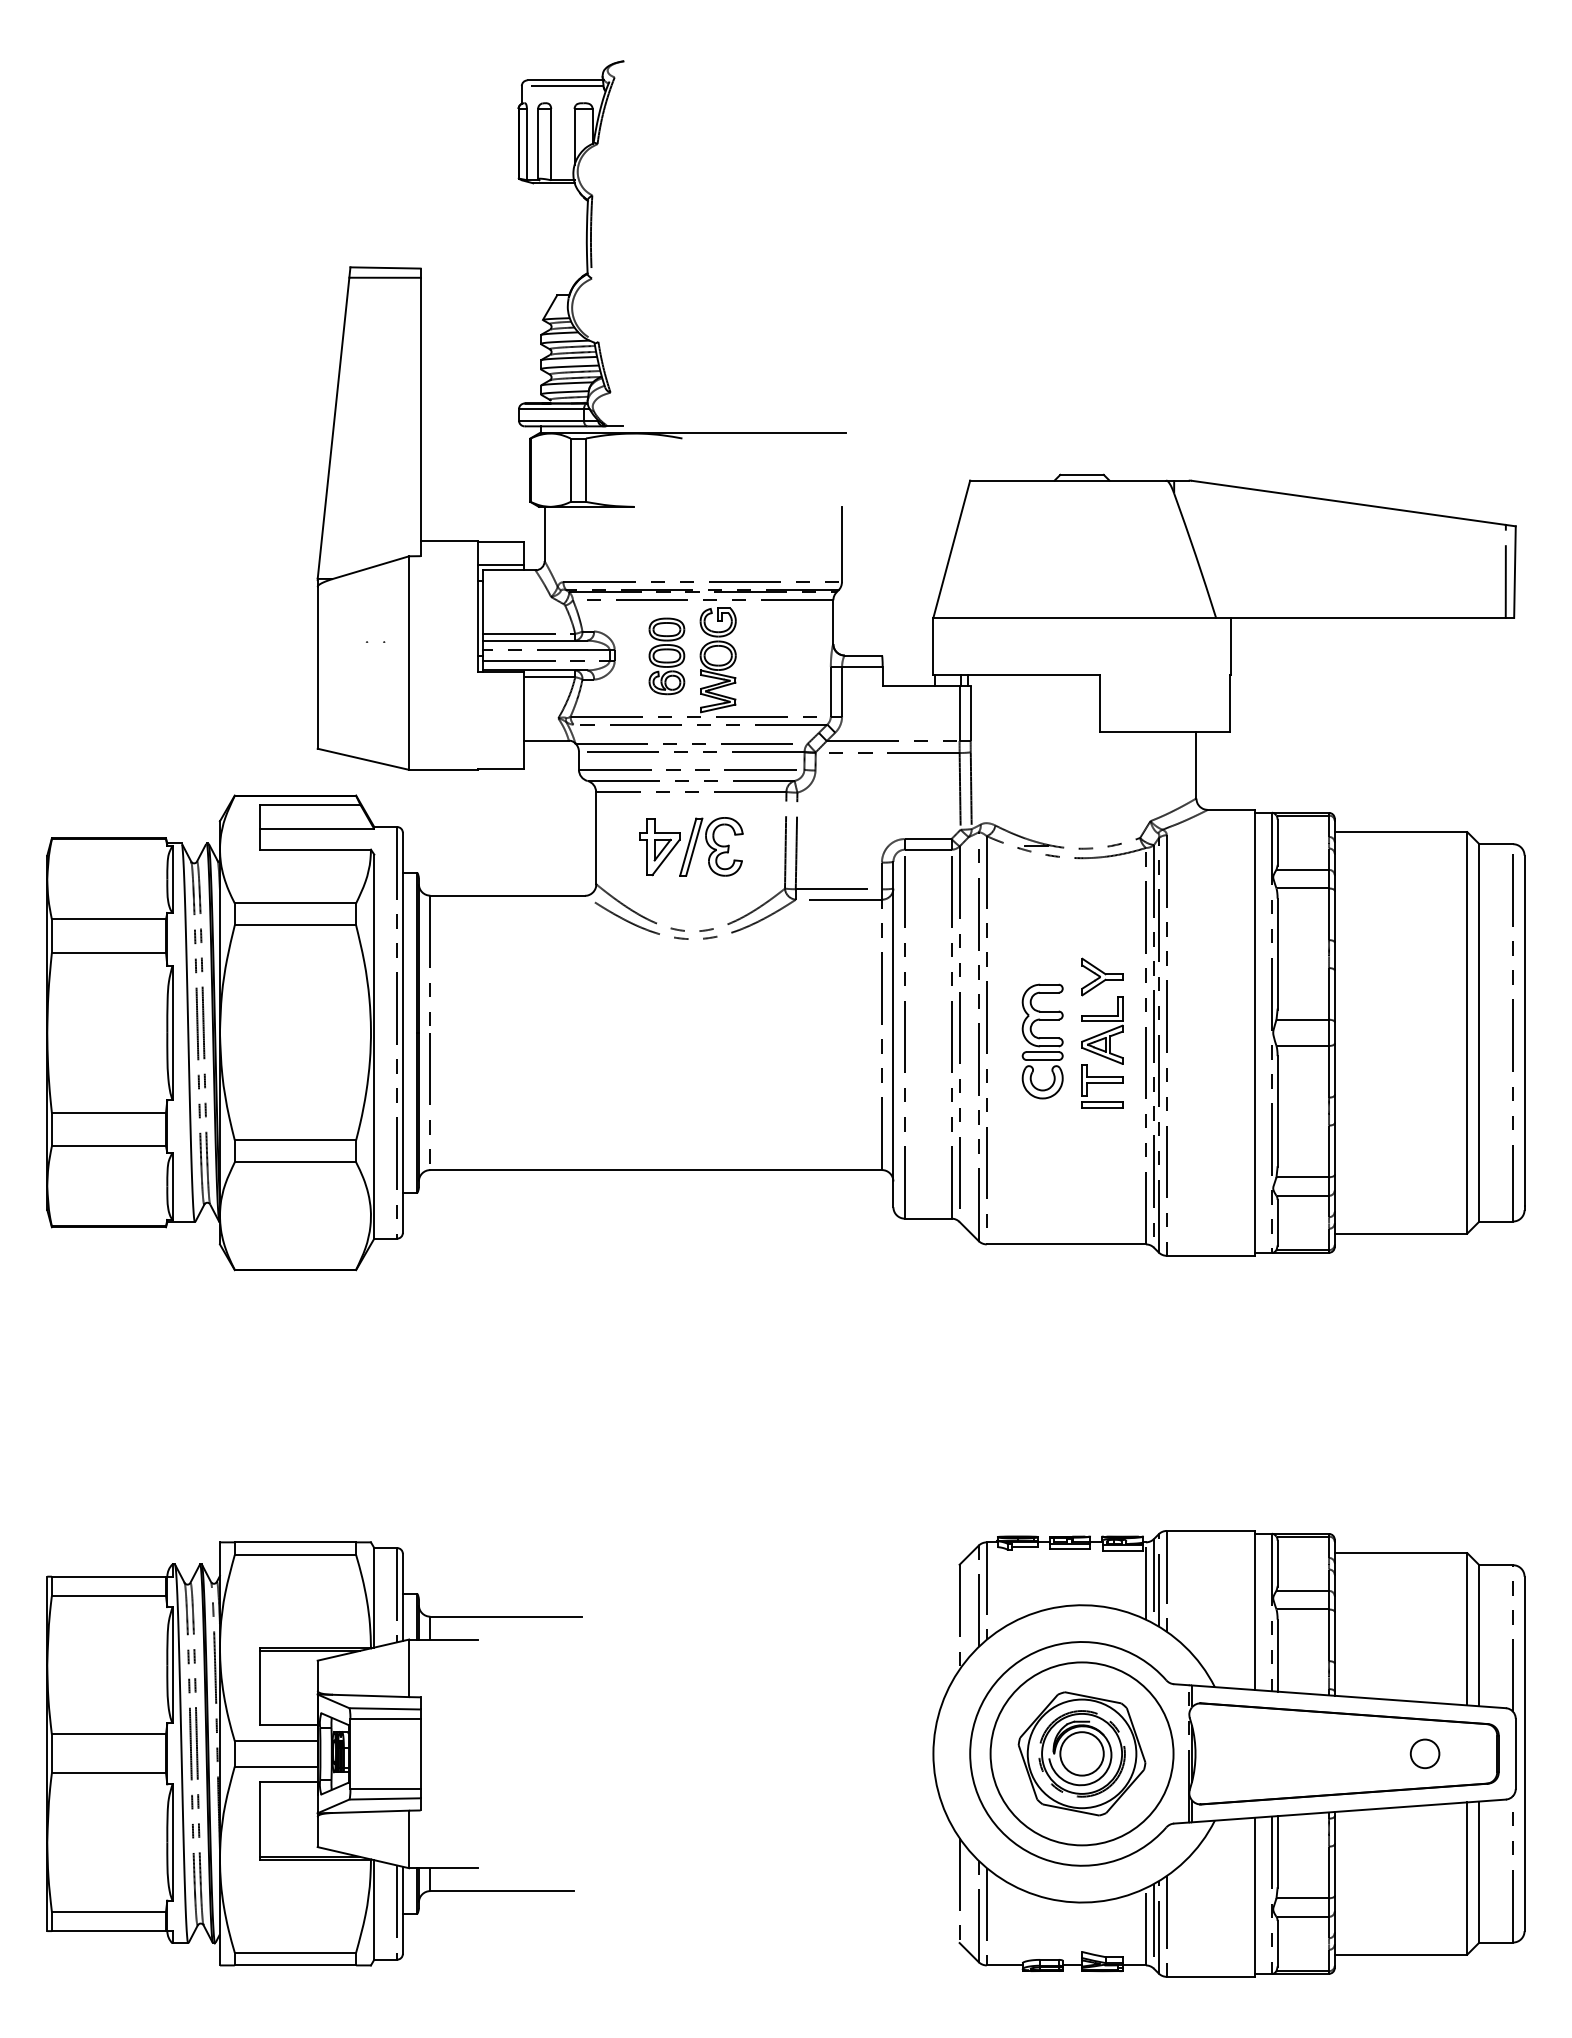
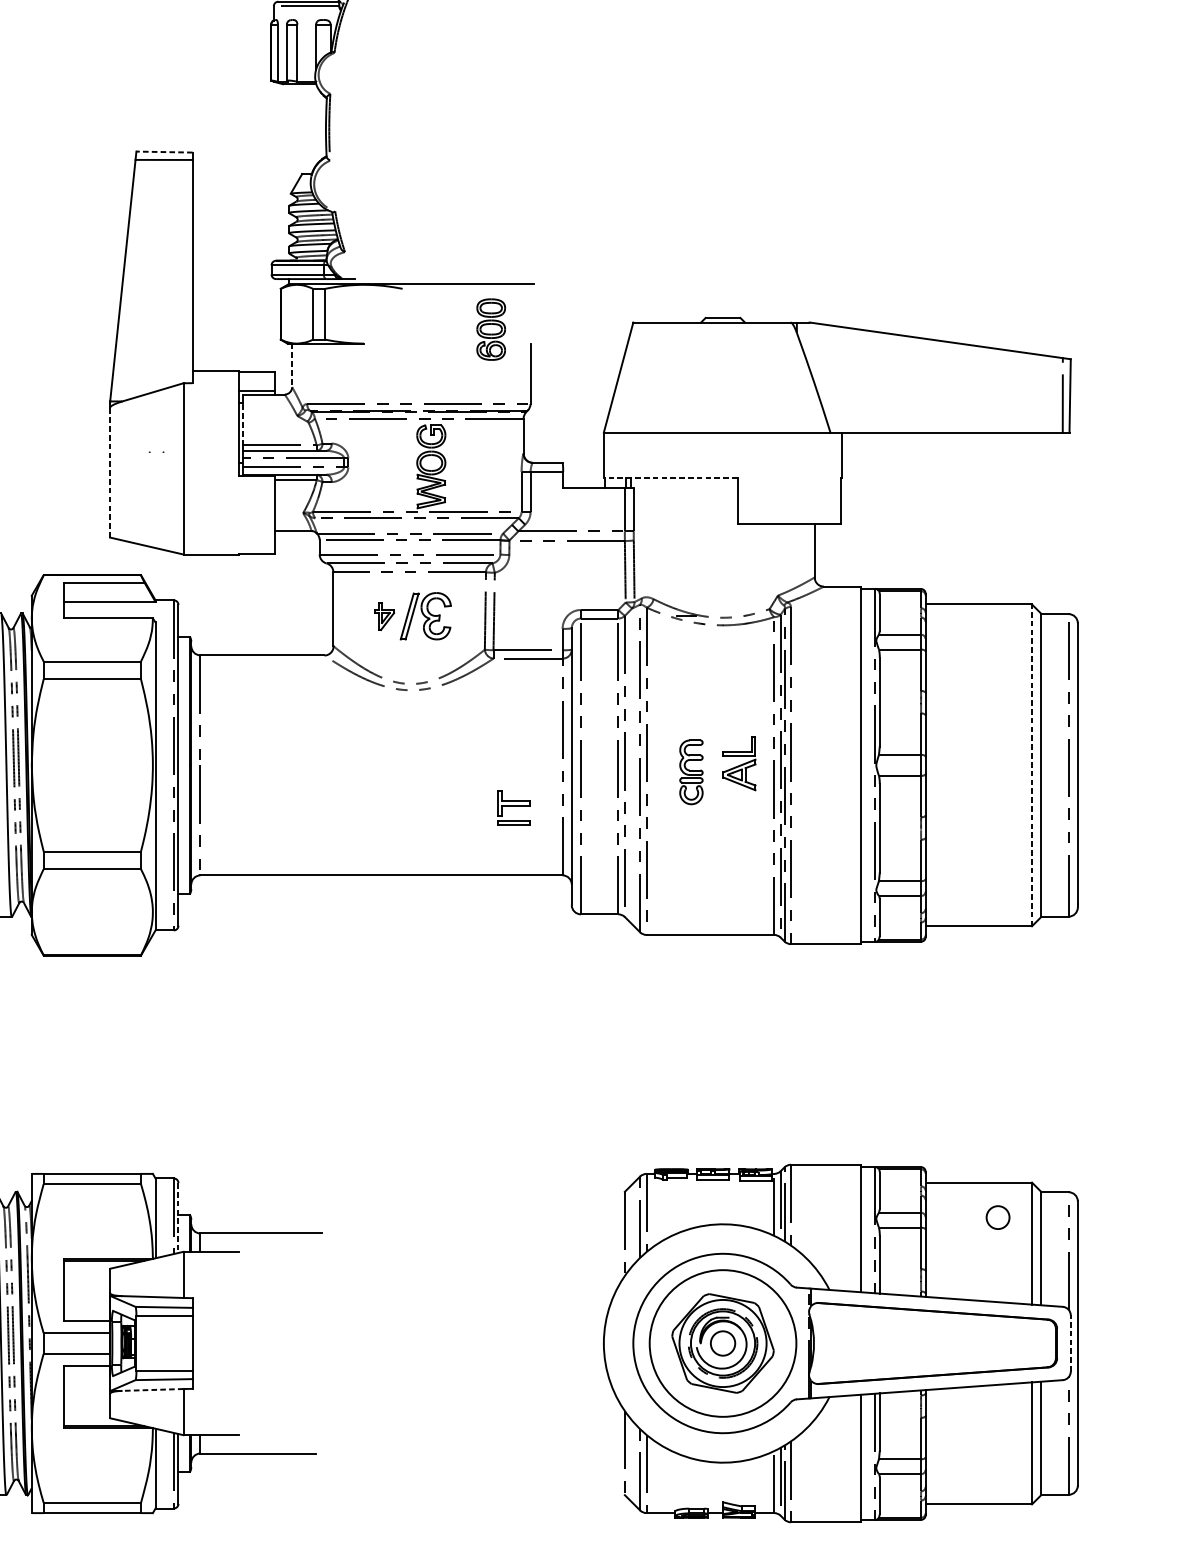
line: (385, 267) -> (164, 151), solid -> dashed
line: (544, 534) -> (292, 365), solid -> dashed
line: (482, 608) -> (242, 425), solid -> dashed
part: (666, 656) -> (490, 329), moved
line: (317, 667) -> (110, 472), solid -> dashed
line: (1016, 674) -> (670, 478), solid -> dashed
part: (659, 847) -> (384, 616), size x0.6
part: (1102, 976) -> (739, 720), removed
line: (1467, 1032) -> (1032, 765), solid -> dashed
part: (1042, 1041) -> (691, 772), size x0.7
part: (1102, 1086) -> (514, 808), moved
line: (402, 1597) -> (178, 1218), solid -> dashed
circle: (1081, 1753) -> (722, 1343), size x0.7
circle: (1424, 1753) -> (997, 1217), moved
line: (1515, 1753) -> (1070, 1343), solid -> dashed
line: (370, 1811) -> (152, 1389), solid -> dashed

